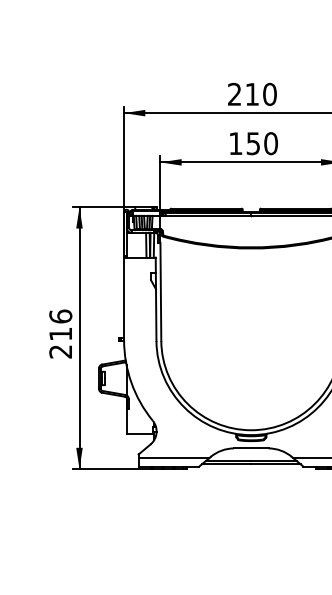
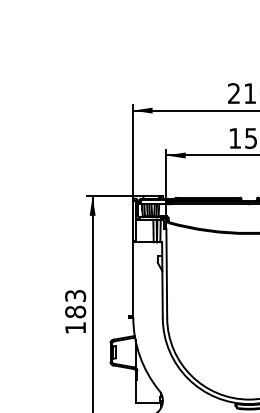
text: (60, 333) -> (75, 311), 216 -> 183

